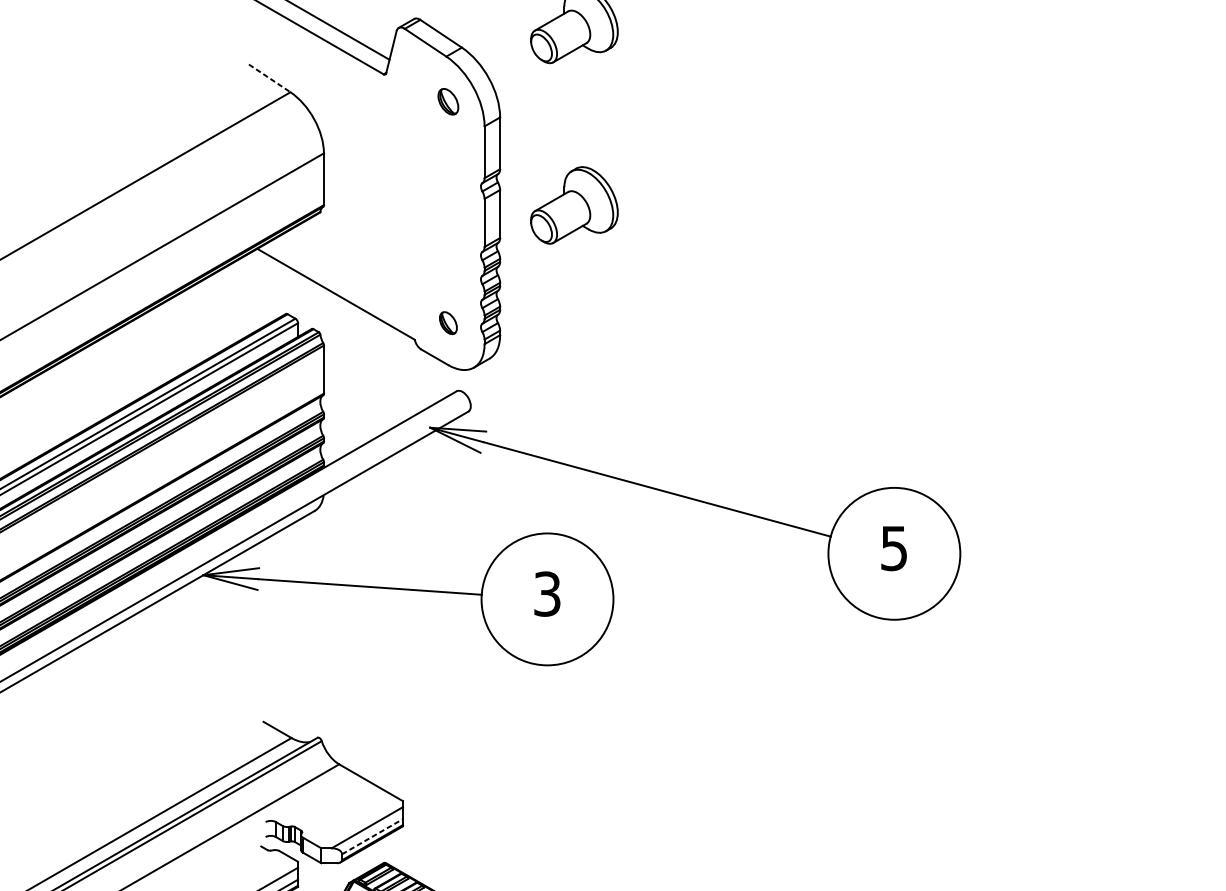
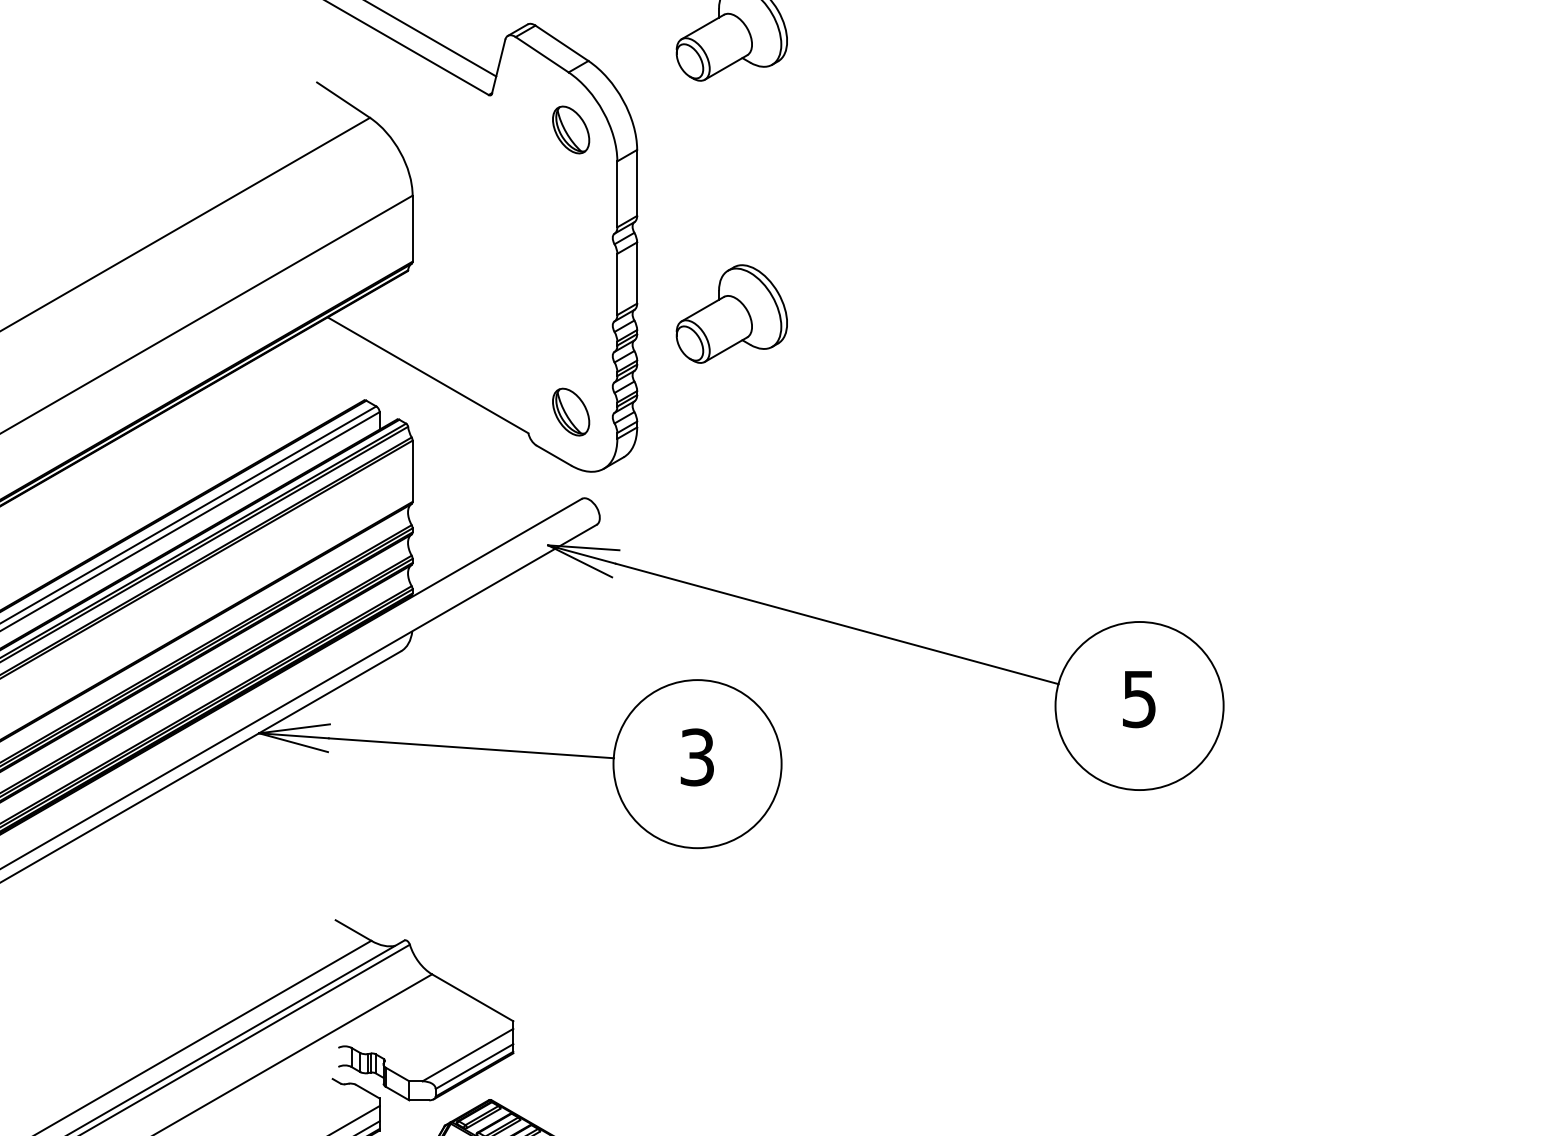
line: (269, 78) -> (343, 100), dashed -> solid
part: (448, 101) -> (571, 129), size x1.43
part: (574, 204) -> (731, 313), moved
part: (448, 322) -> (571, 411), size x1.67
line: (372, 836) -> (474, 1066), dashed -> solid

